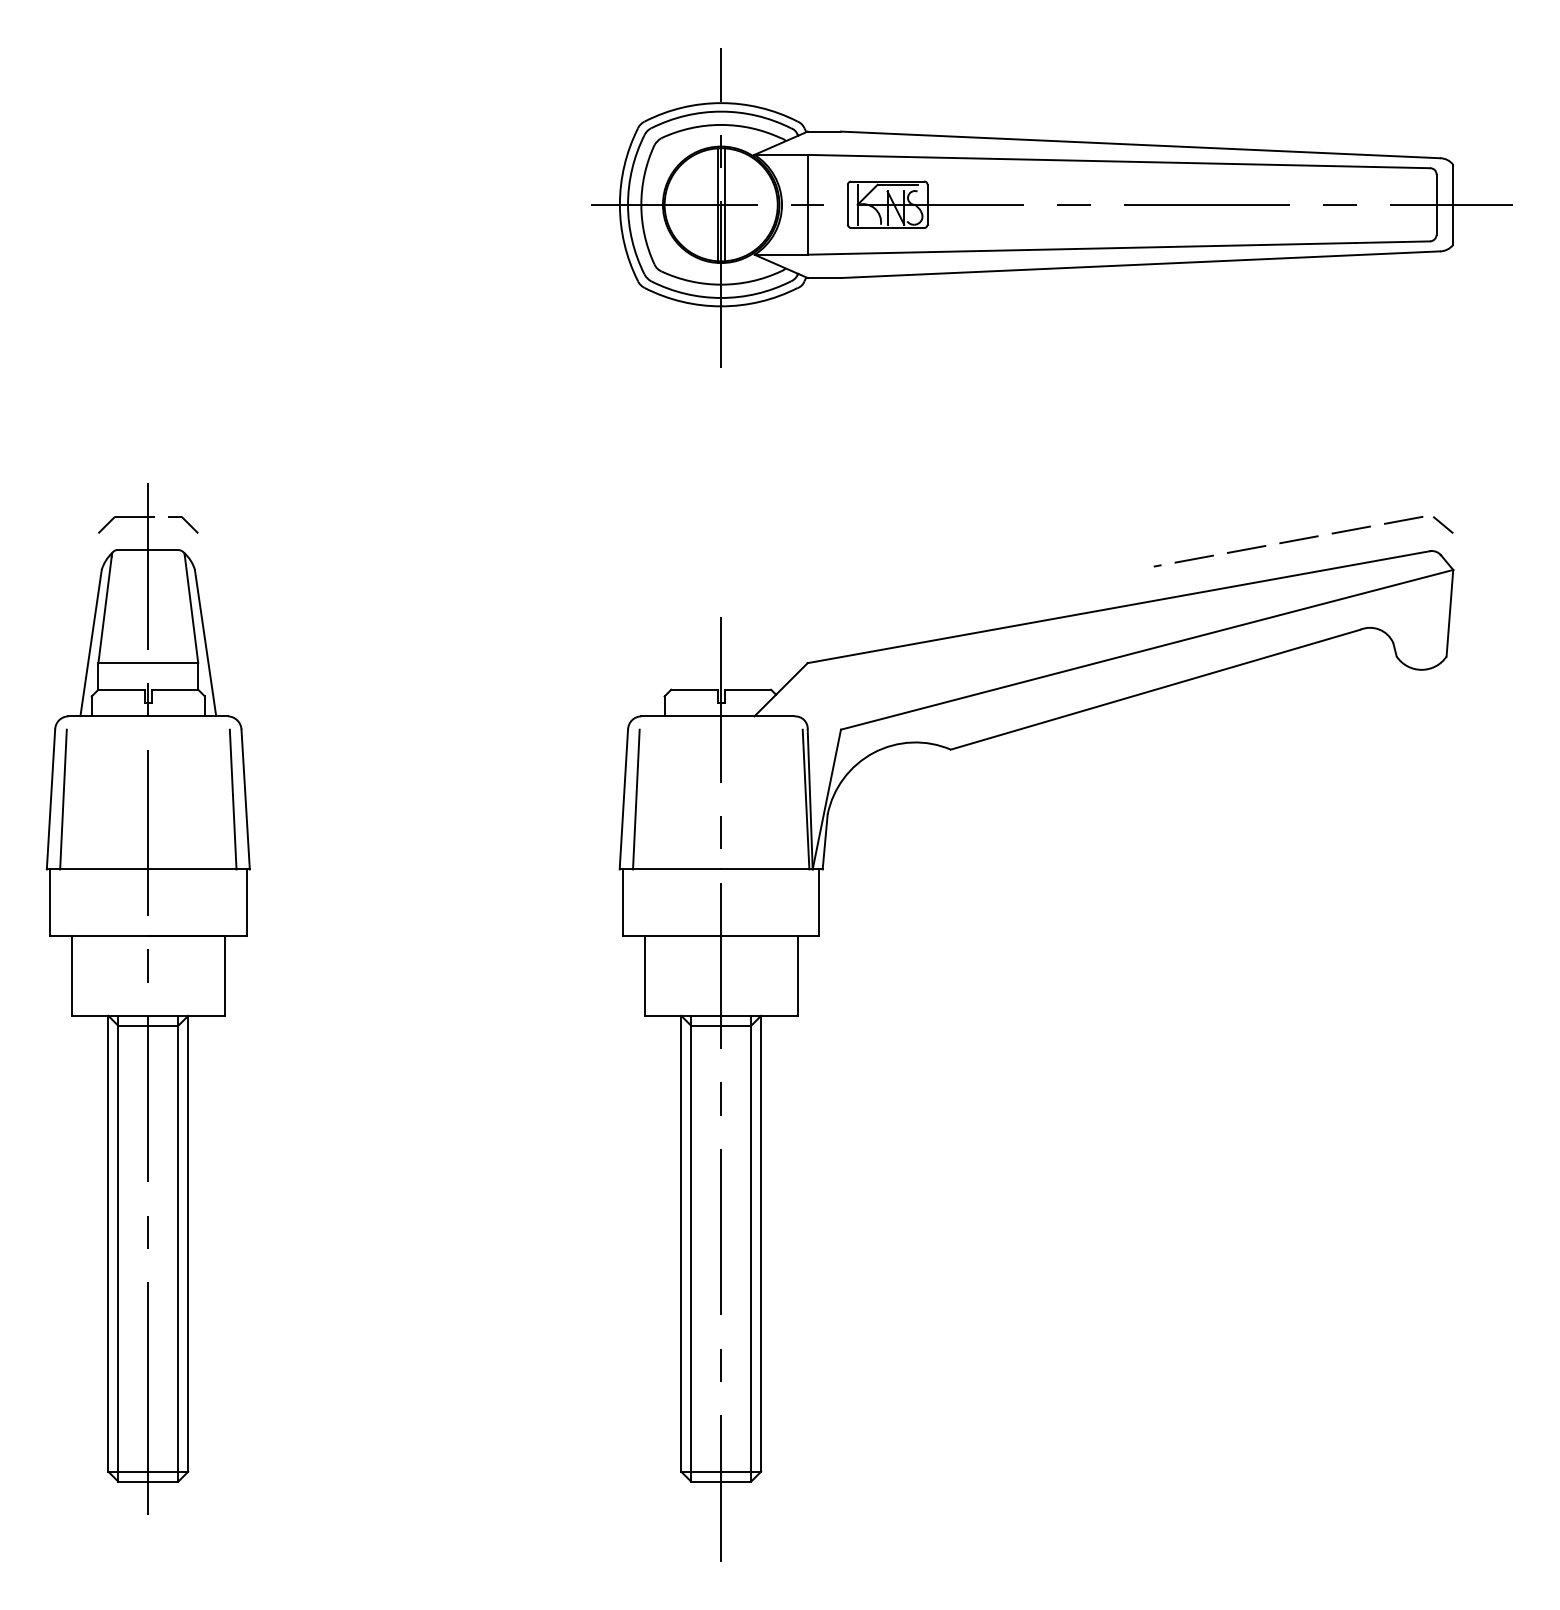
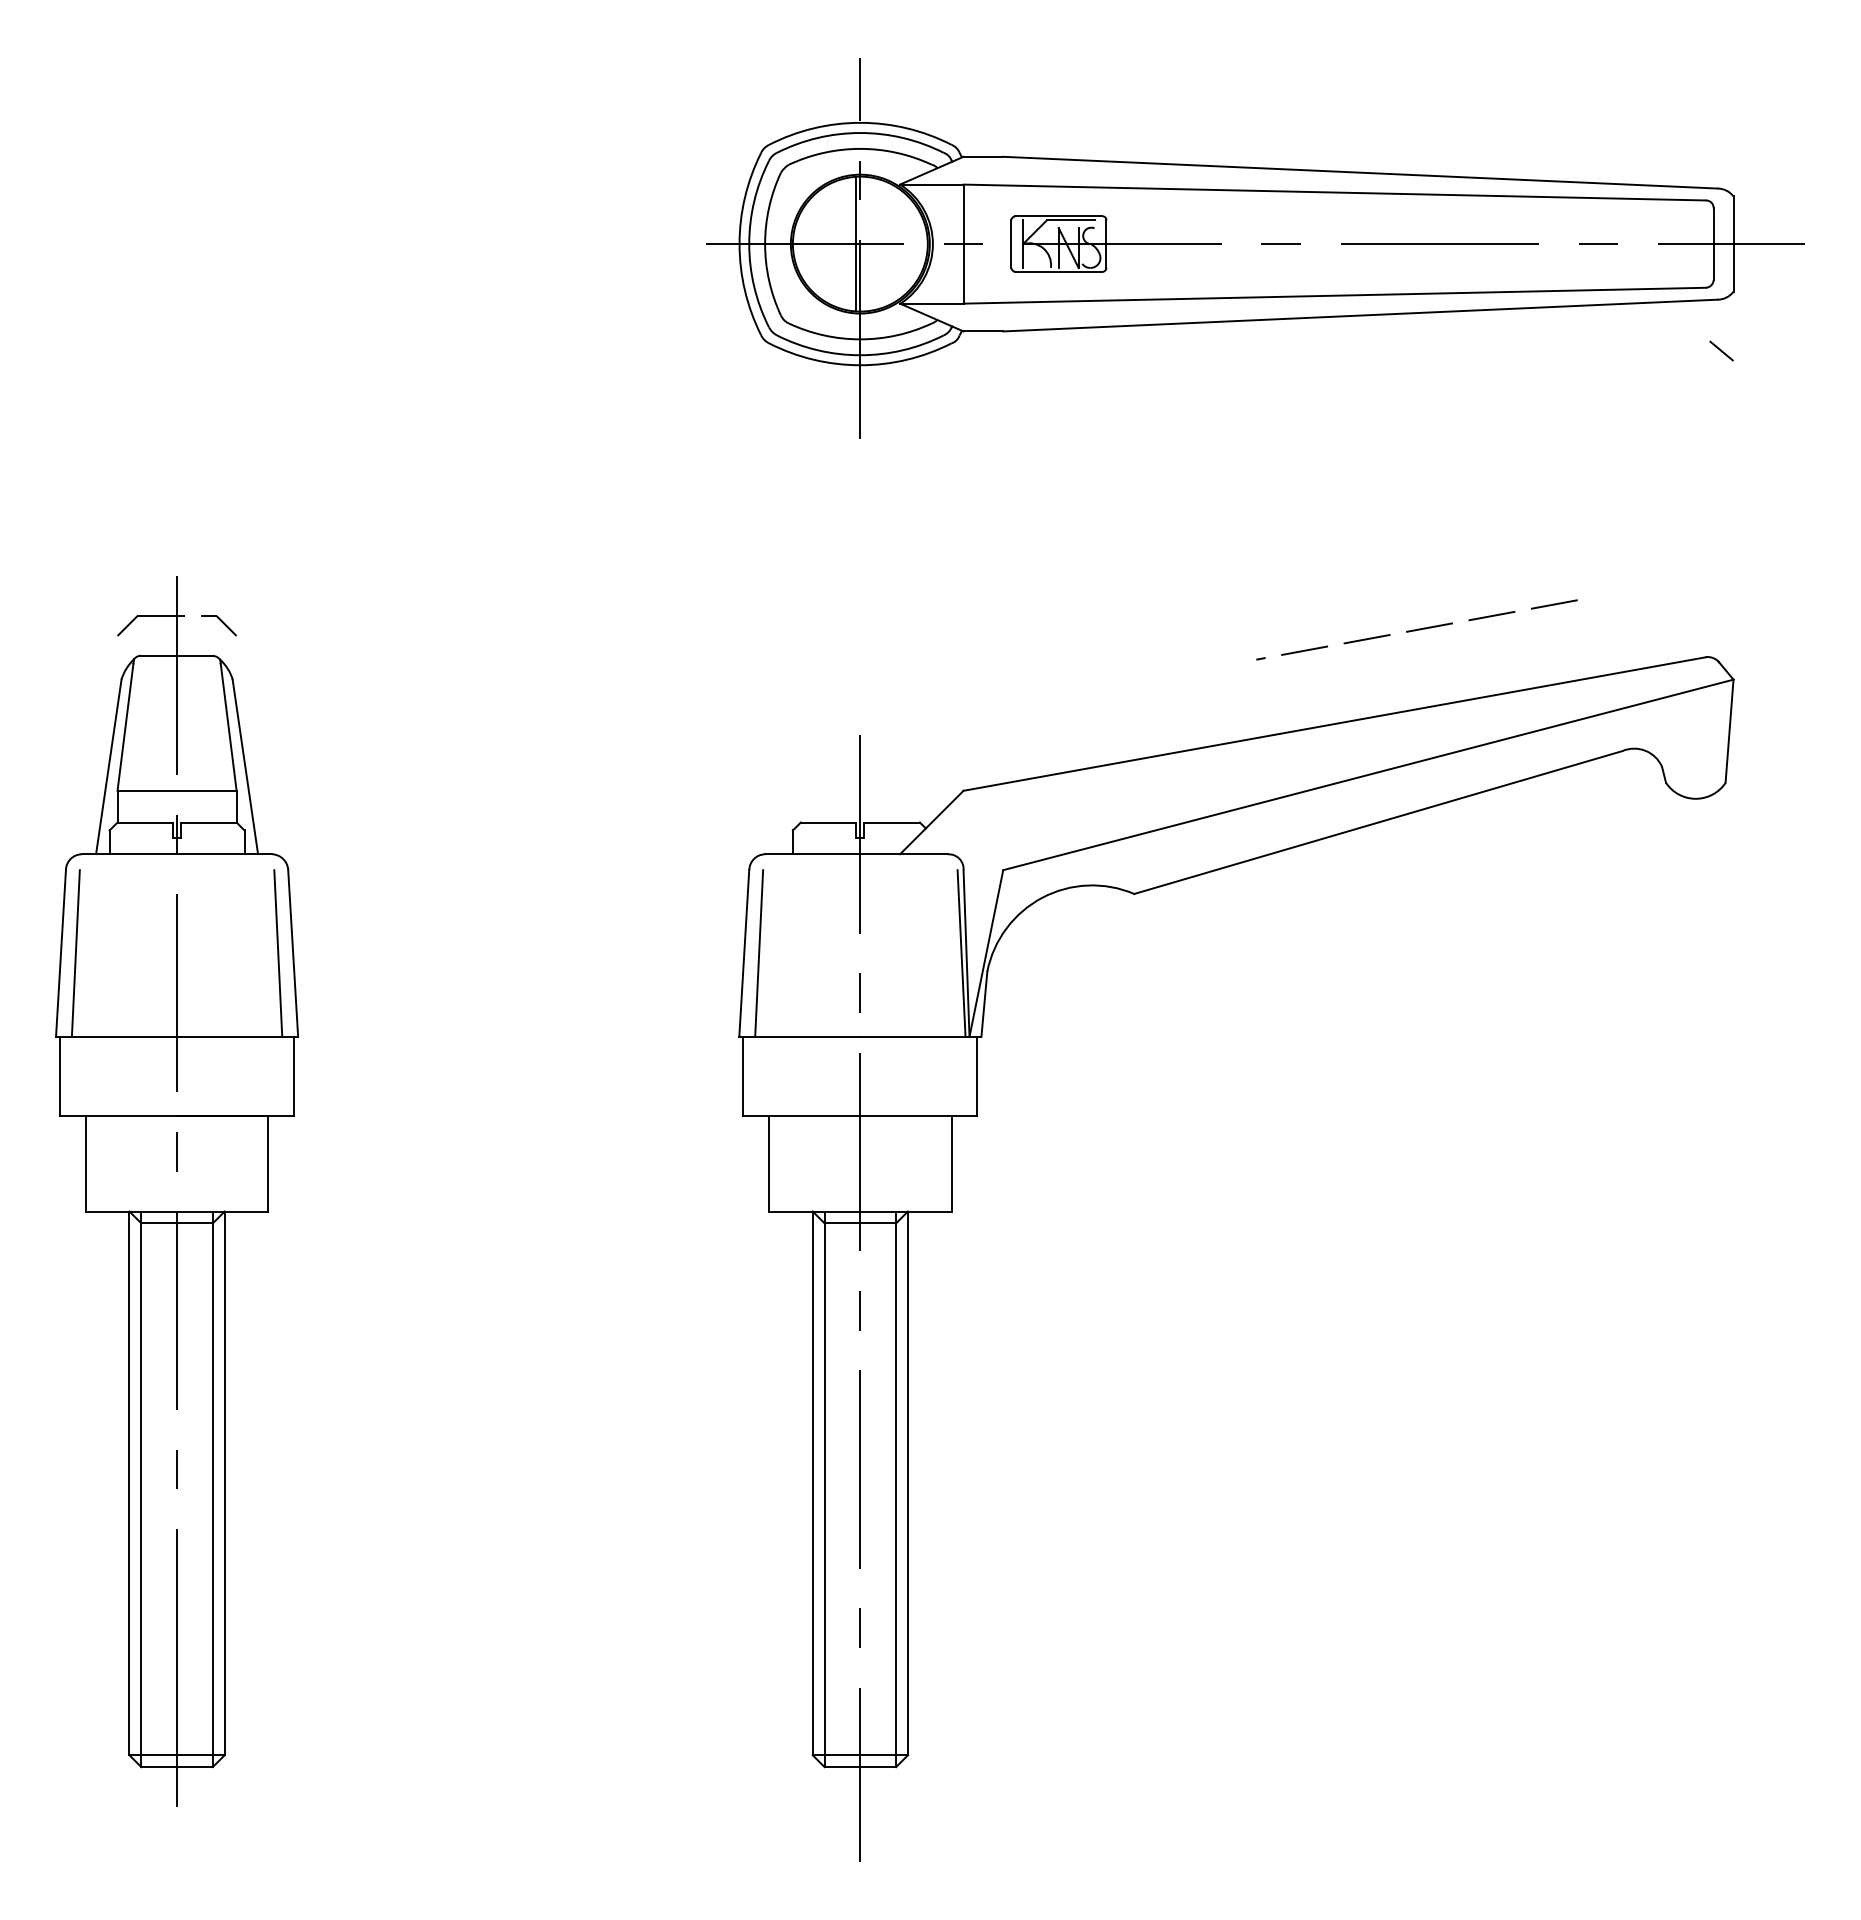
line: (724, 204) -> (864, 243), removed
line: (1443, 524) -> (1721, 350), moved
line: (1288, 541) -> (1416, 629), moved

